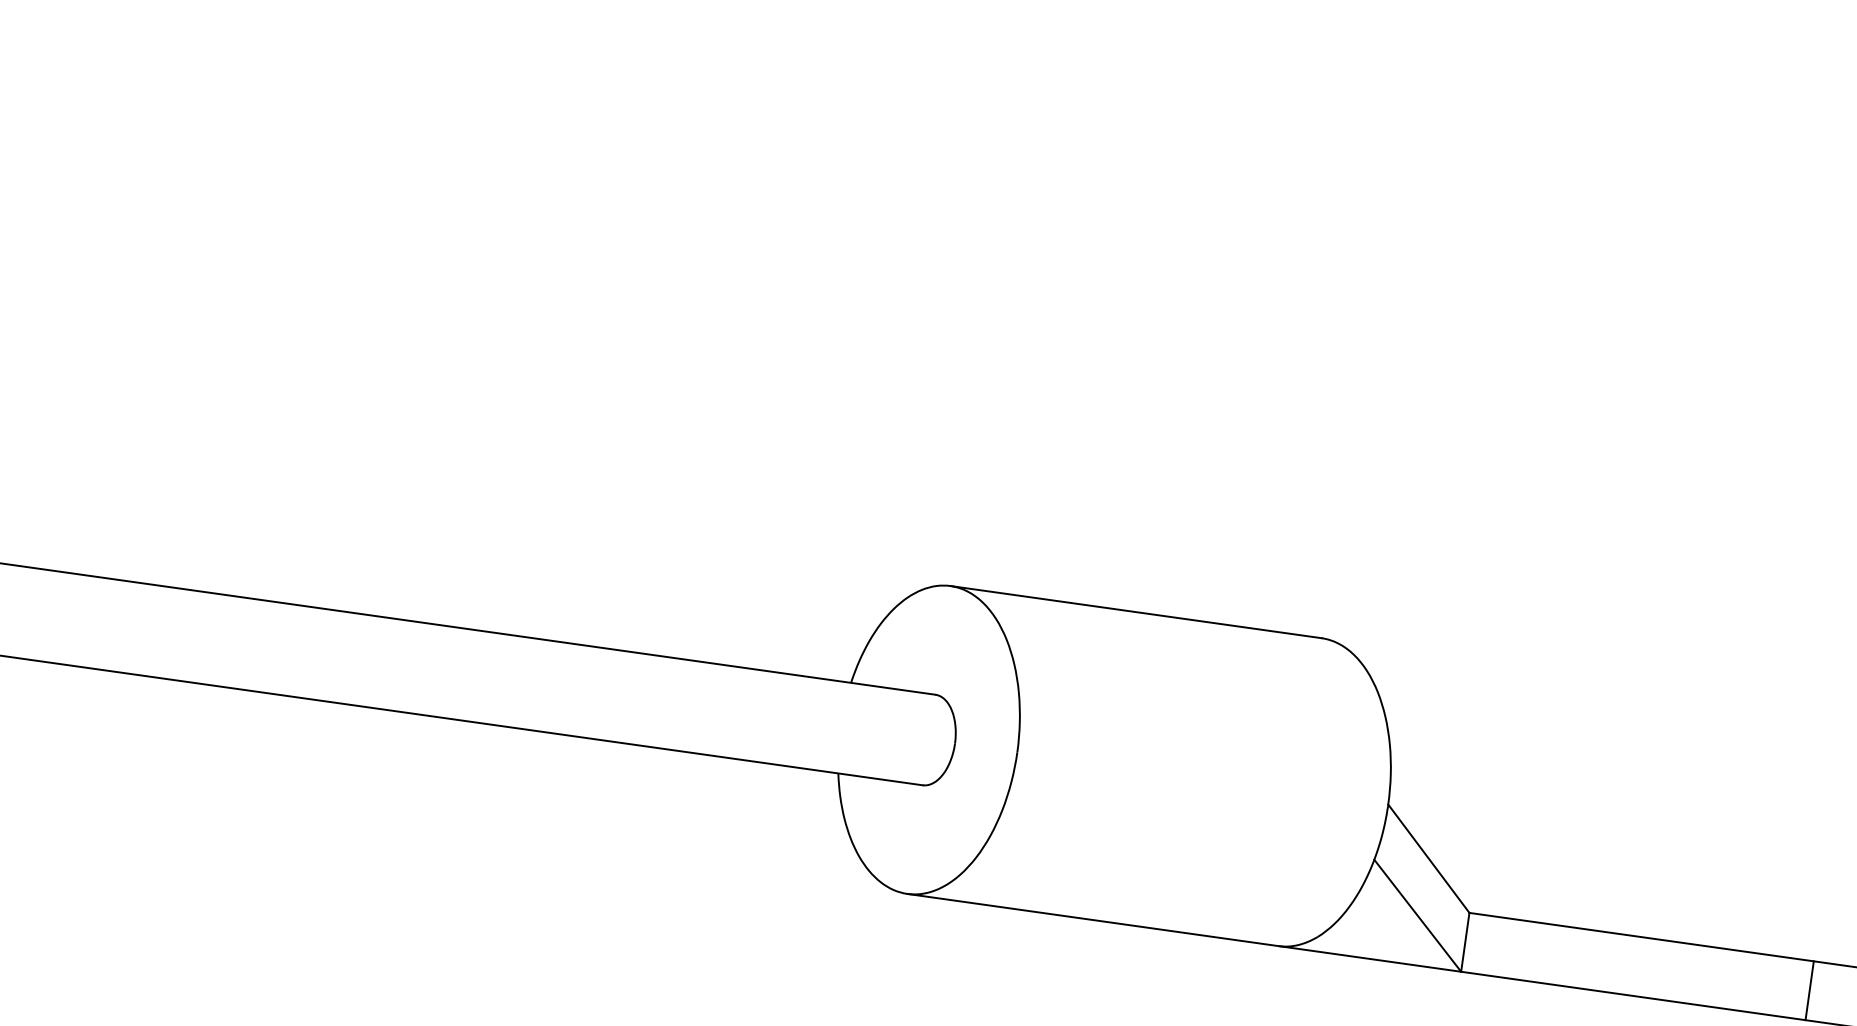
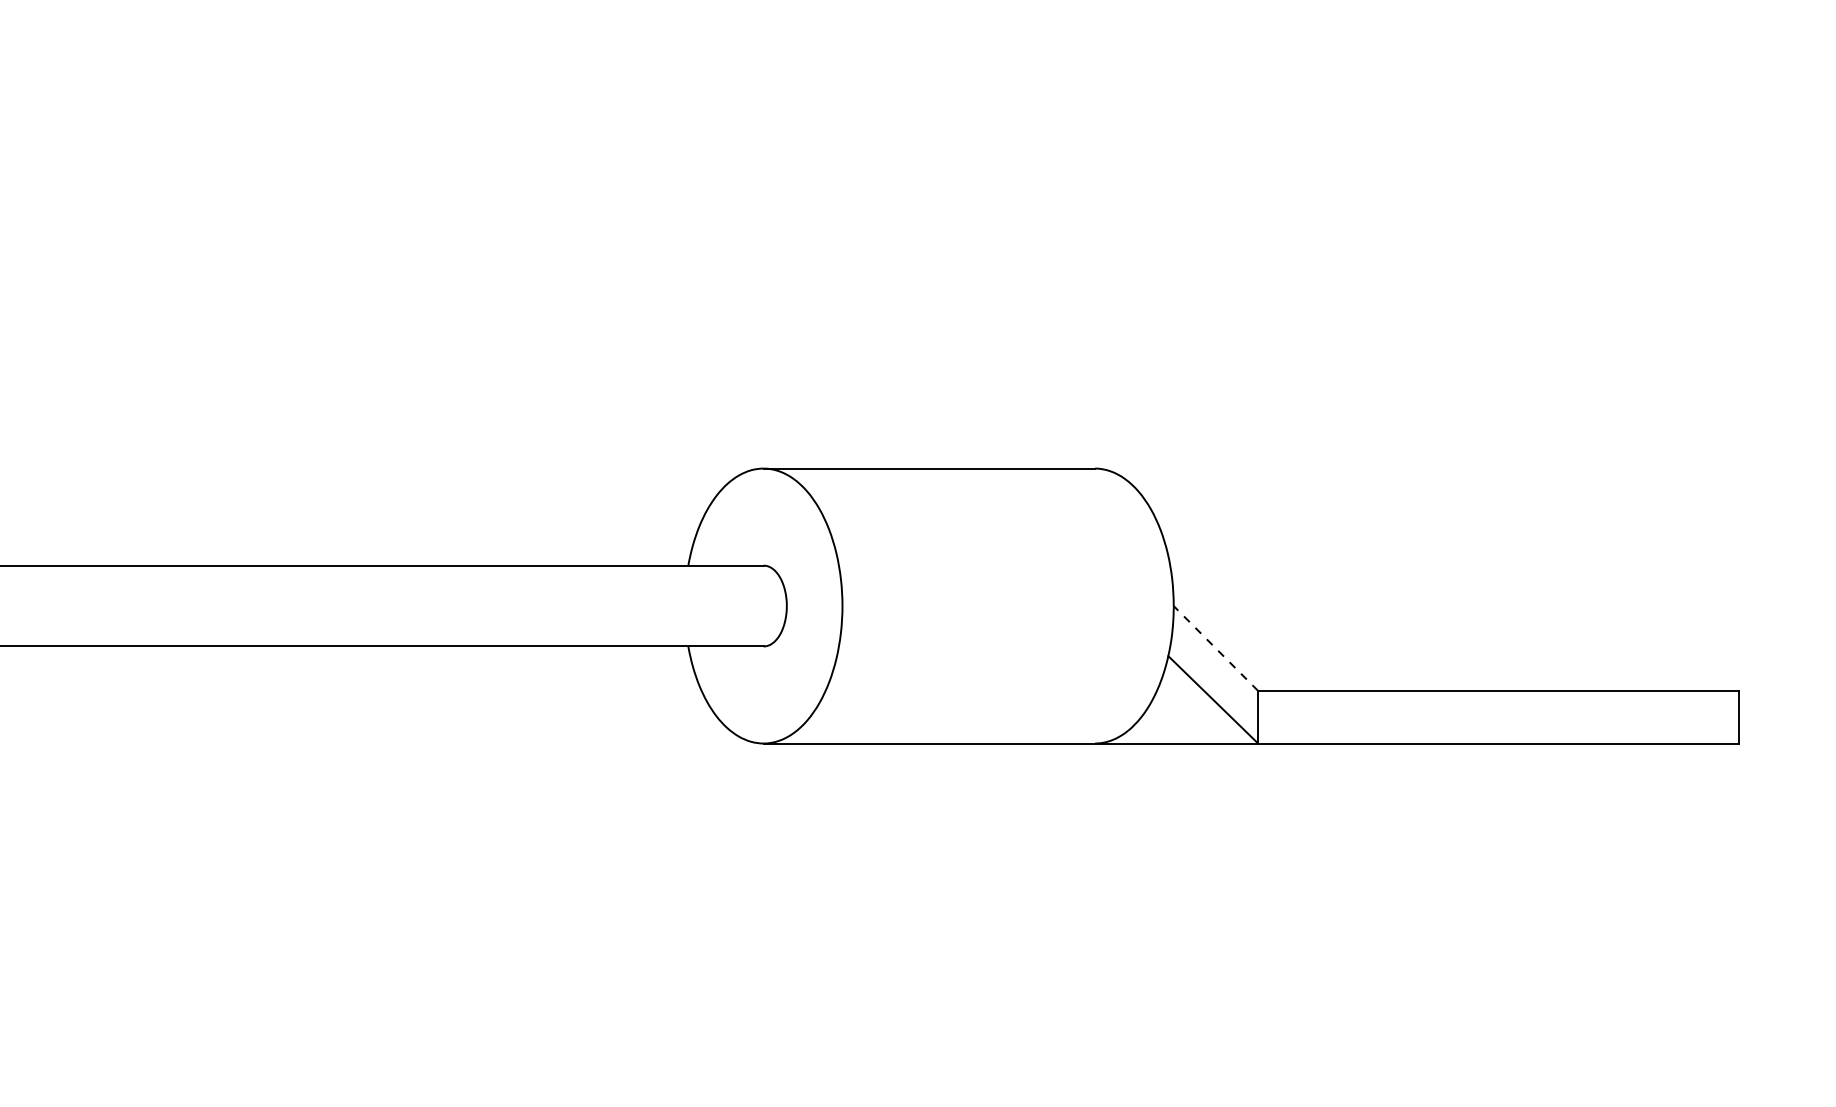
line: (1428, 858) -> (1215, 648), solid -> dashed
line: (1809, 989) -> (1565, 716), removed

